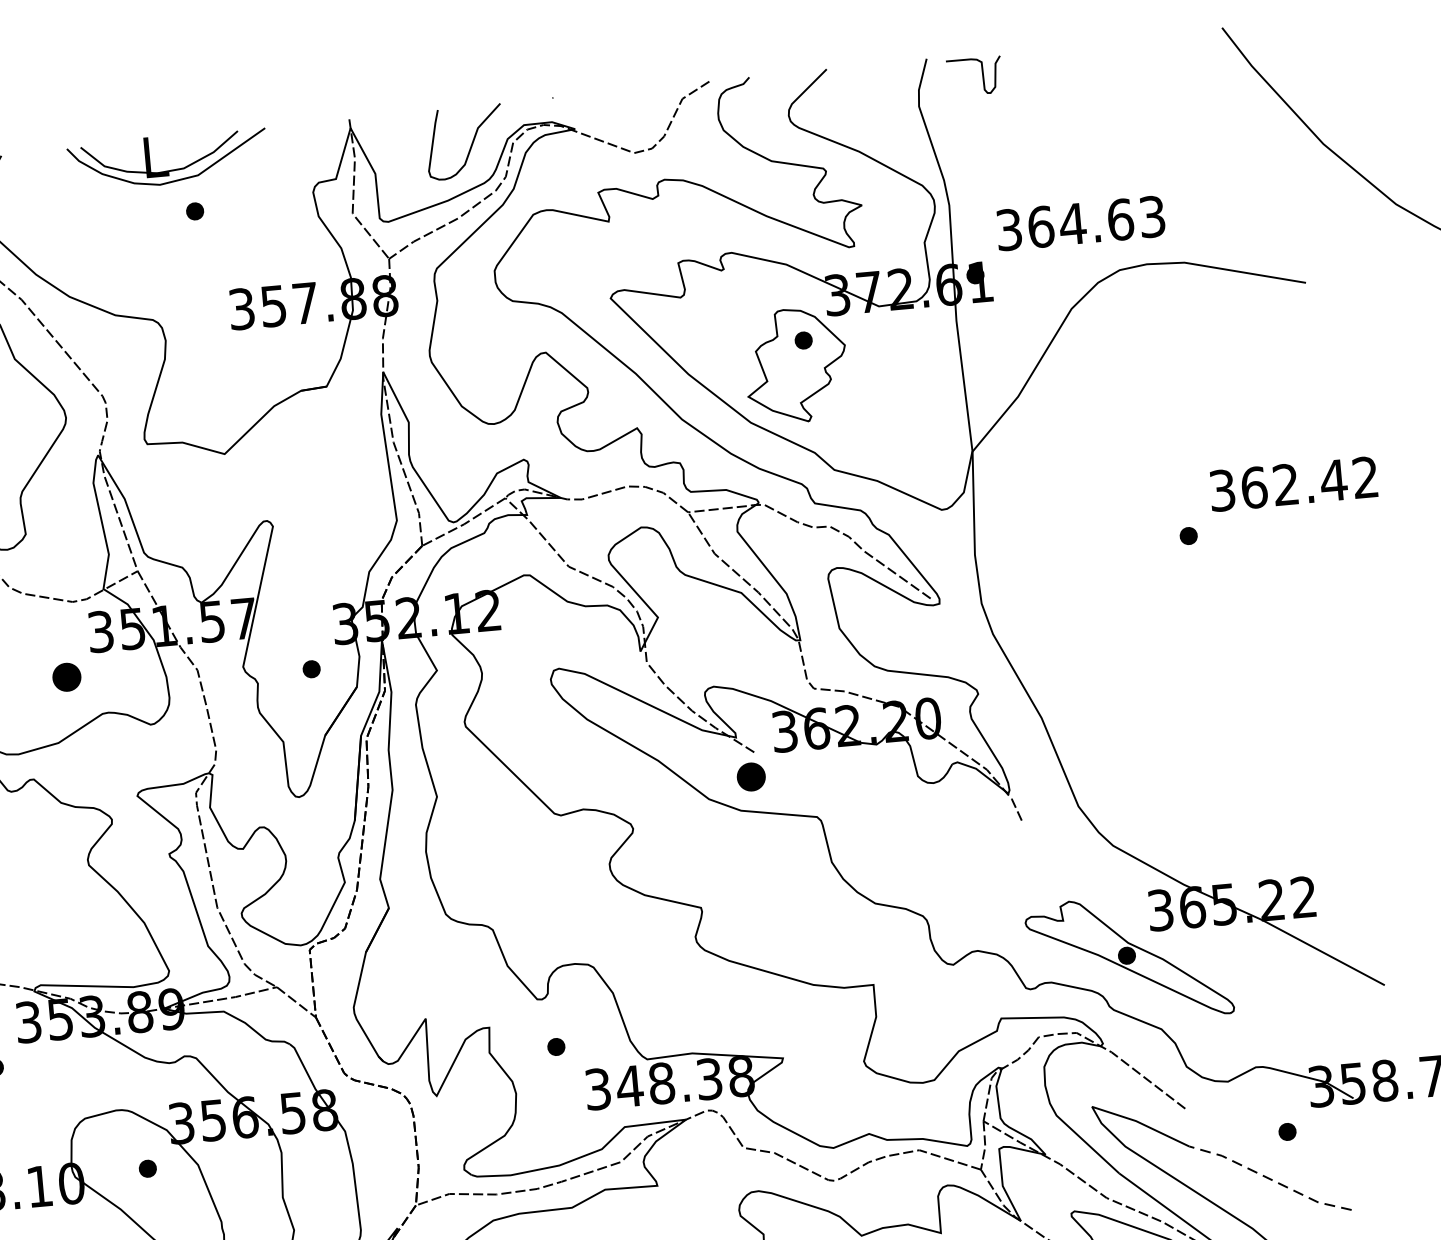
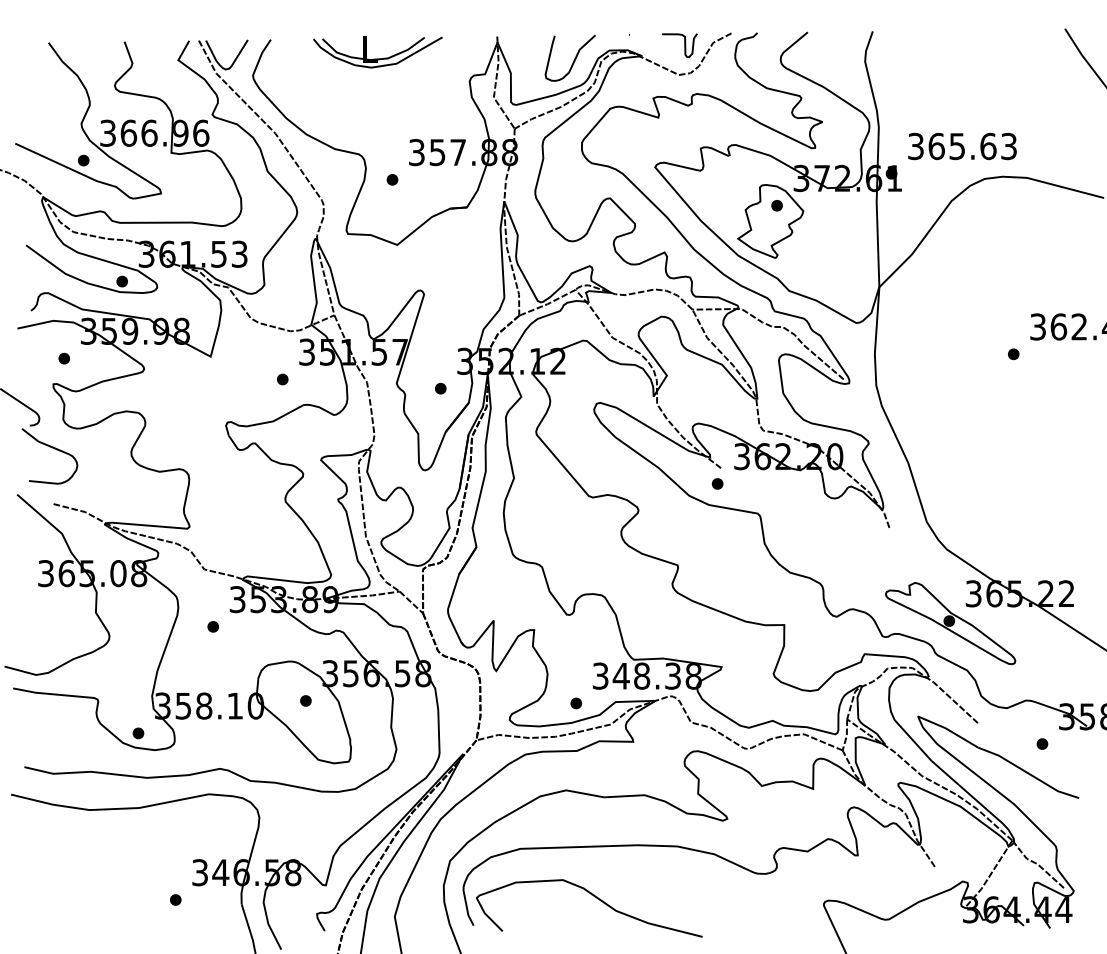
curve: (981, 75) -> (684, 45), moved
part: (195, 210) -> (392, 179), moved
text: (1071, 224) -> (956, 146), 364.63 -> 365.63
part: (66, 677) -> (282, 379), size x0.62
part: (750, 776) -> (717, 483), size x0.62
part: (555, 1047) -> (575, 703), moved
line: (1270, 1179) -> (1028, 773), dashed -> solid

